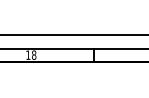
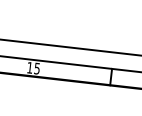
text: (34, 54) -> (37, 67), 18 -> 15

